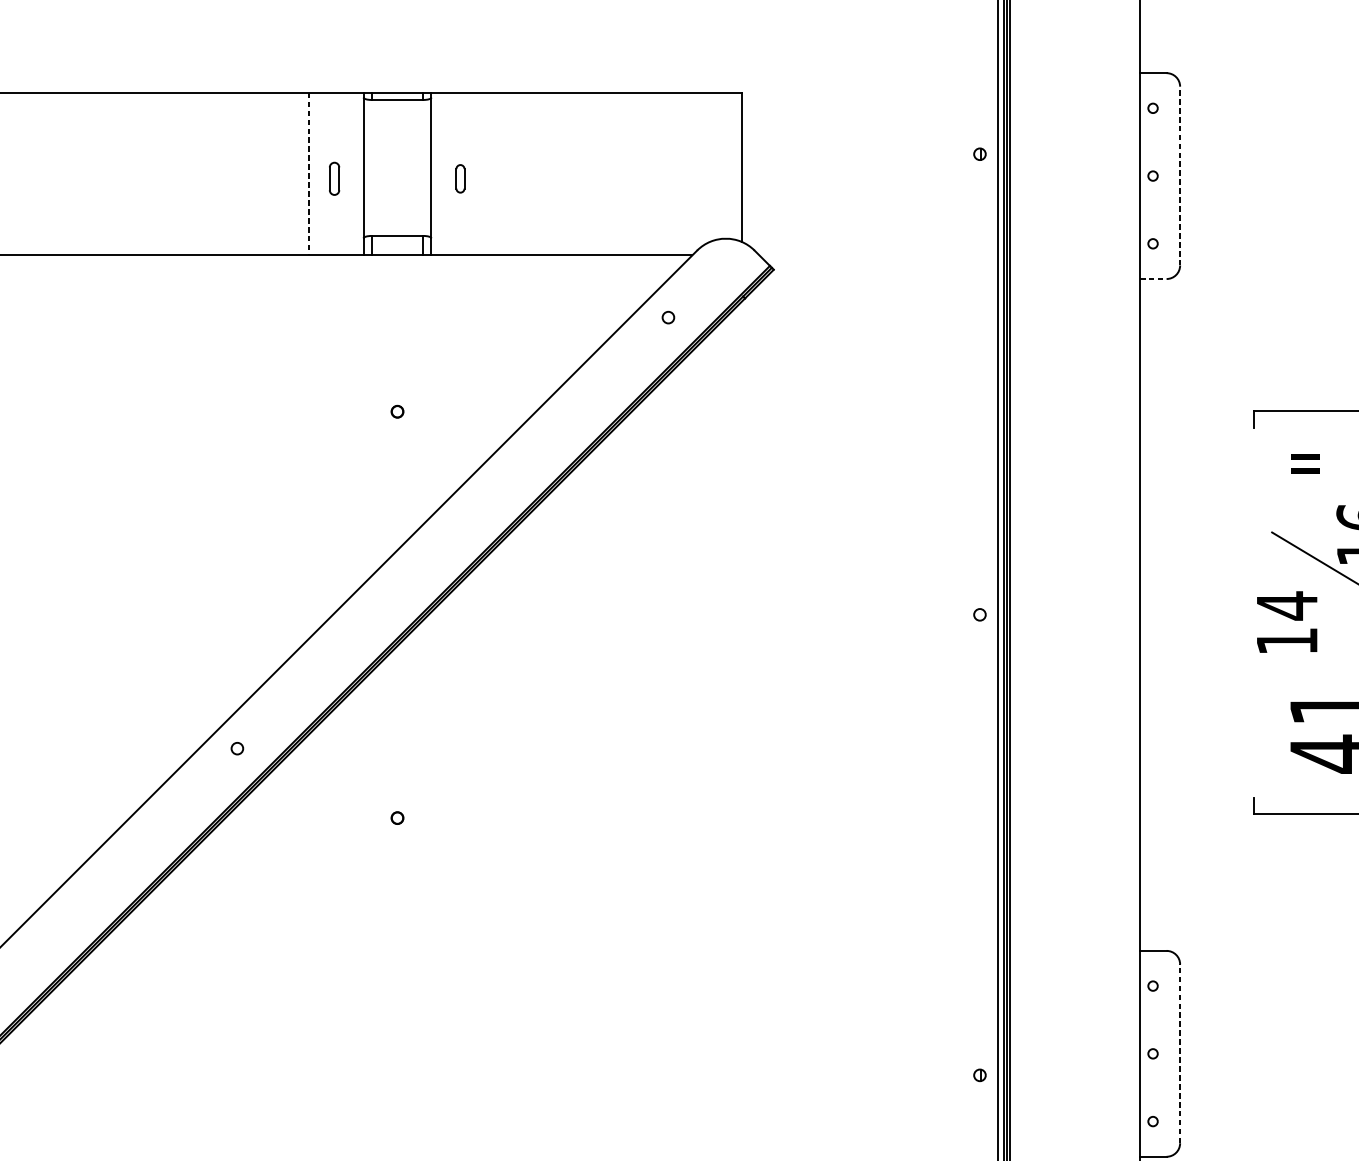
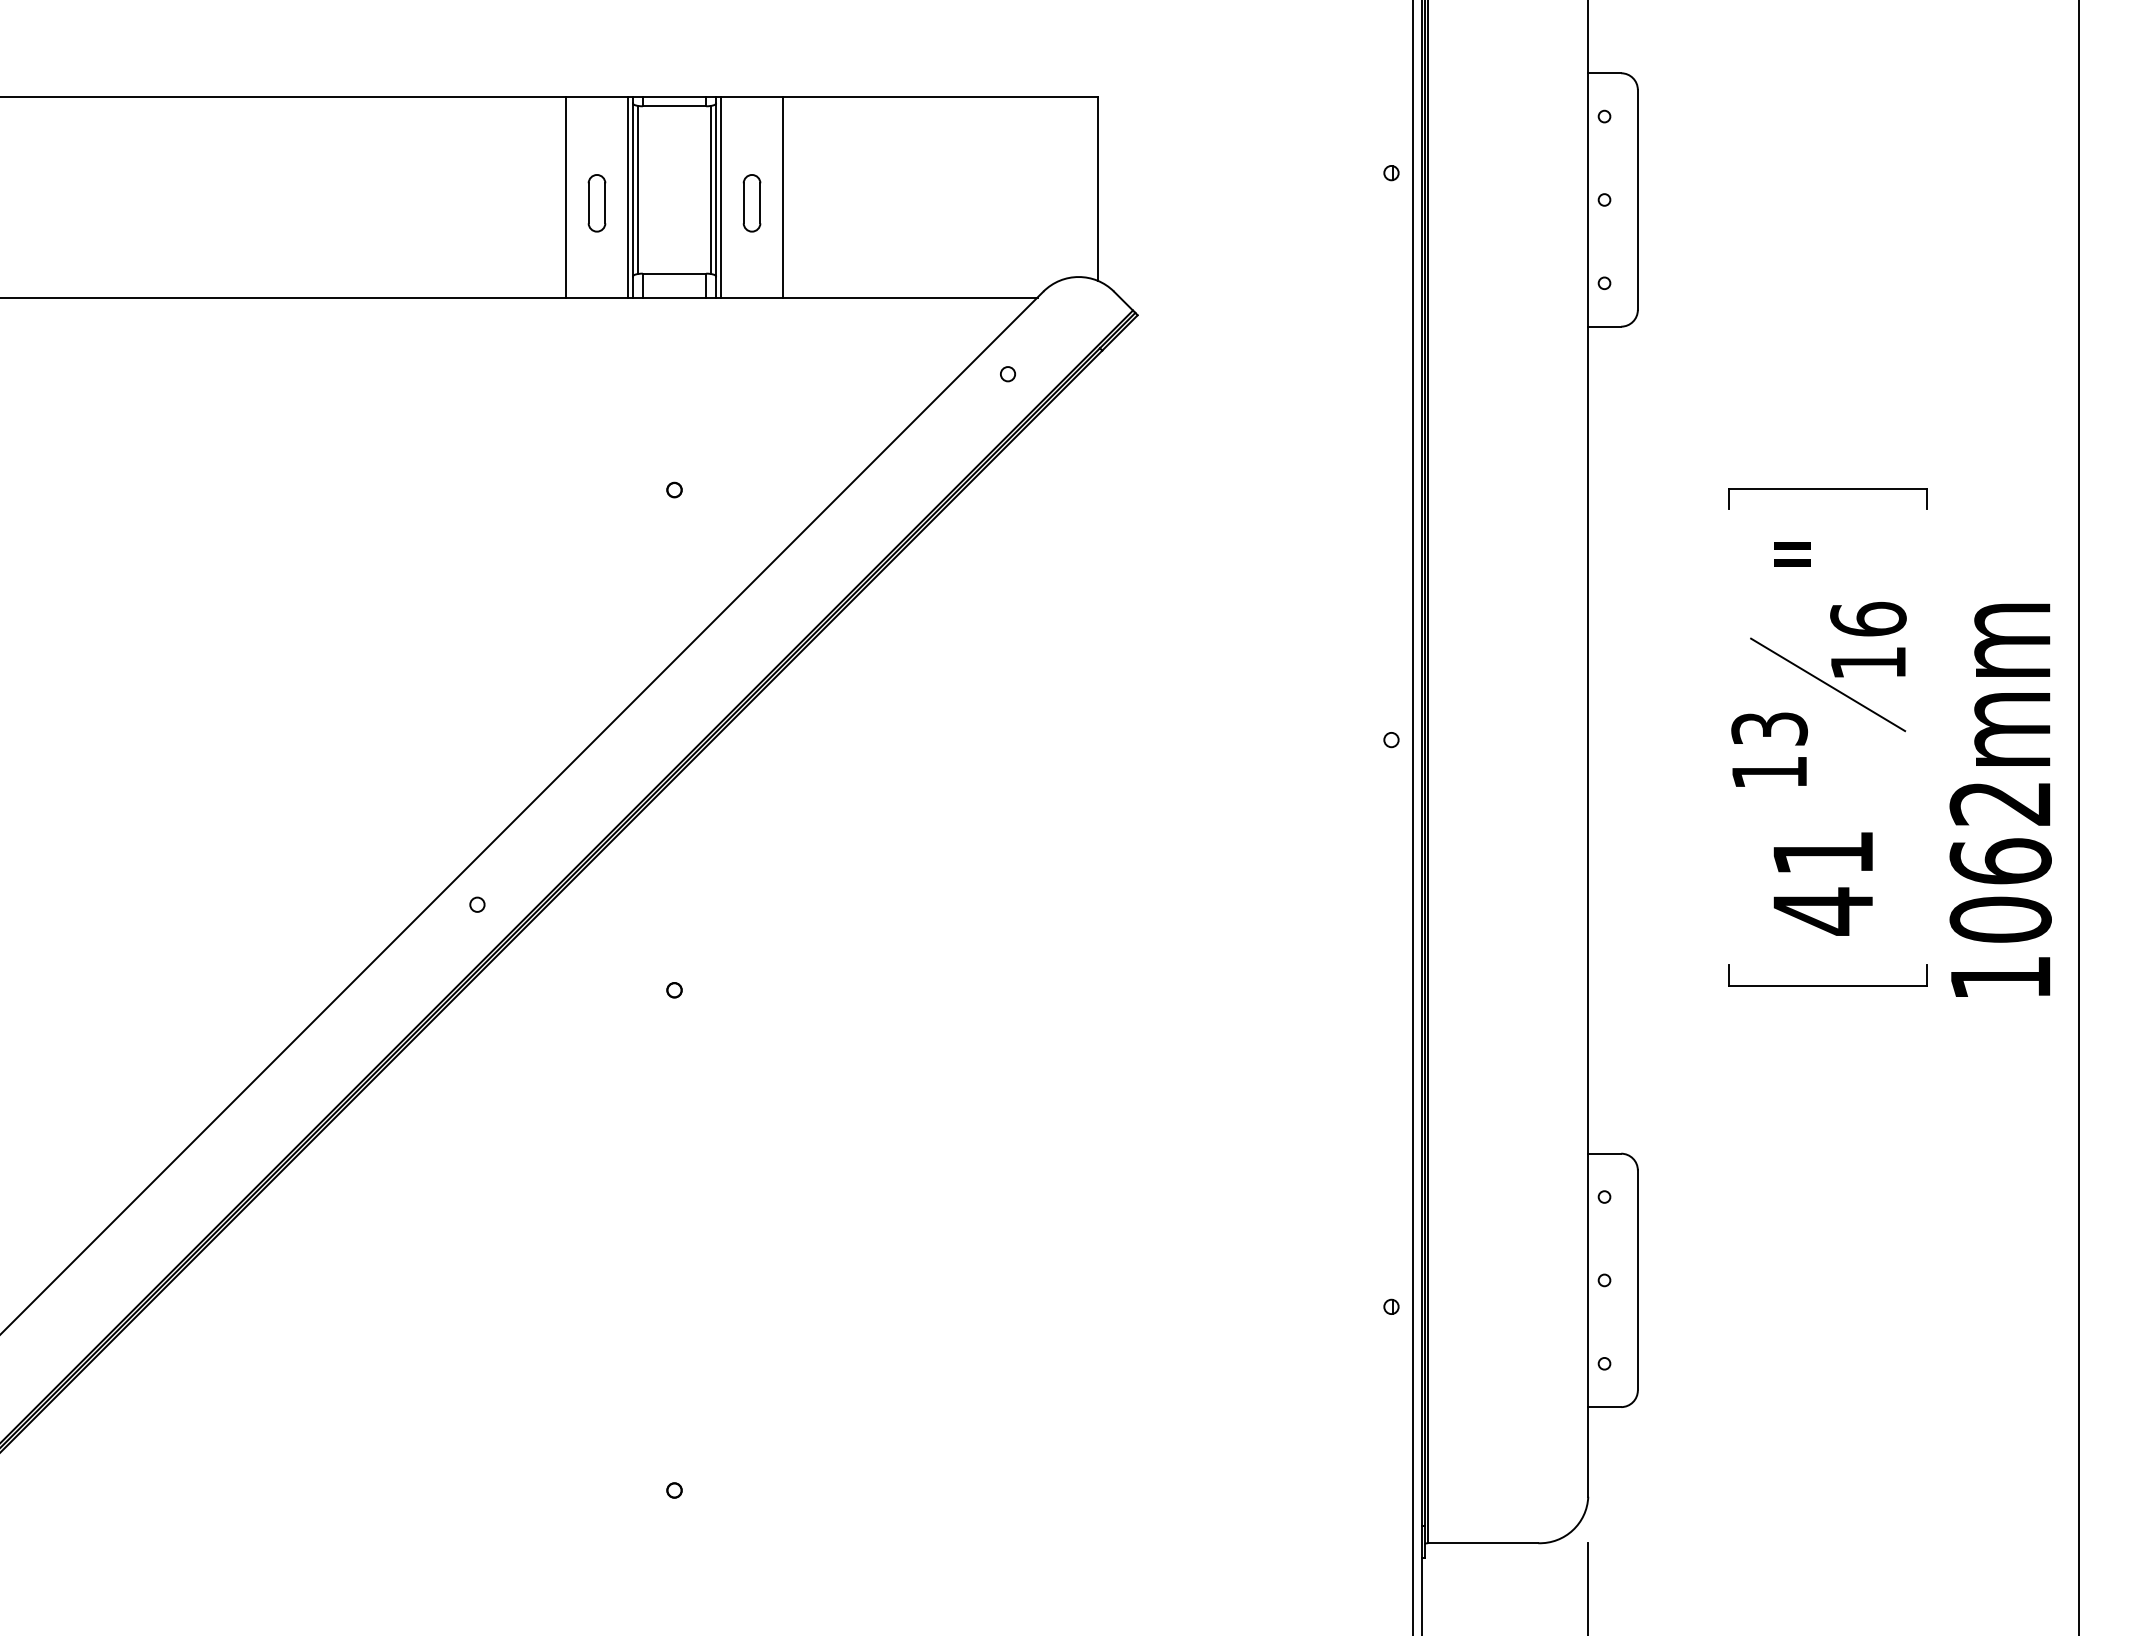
line: (367, 167) -> (637, 189), added
line: (427, 167) -> (711, 189), added
line: (309, 174) -> (566, 197), dashed -> solid
line: (359, 174) -> (627, 197), added
line: (435, 174) -> (721, 197), added
line: (485, 174) -> (782, 197), added
line: (1179, 175) -> (1637, 199), dashed -> solid
part: (334, 178) -> (596, 203), size x1.43
part: (460, 178) -> (751, 203), size x1.67
line: (1153, 278) -> (1605, 326), dashed -> solid
text: (1287, 606) -> (1769, 729), 14 -> 13
line: (1179, 1053) -> (1637, 1279), dashed -> solid

